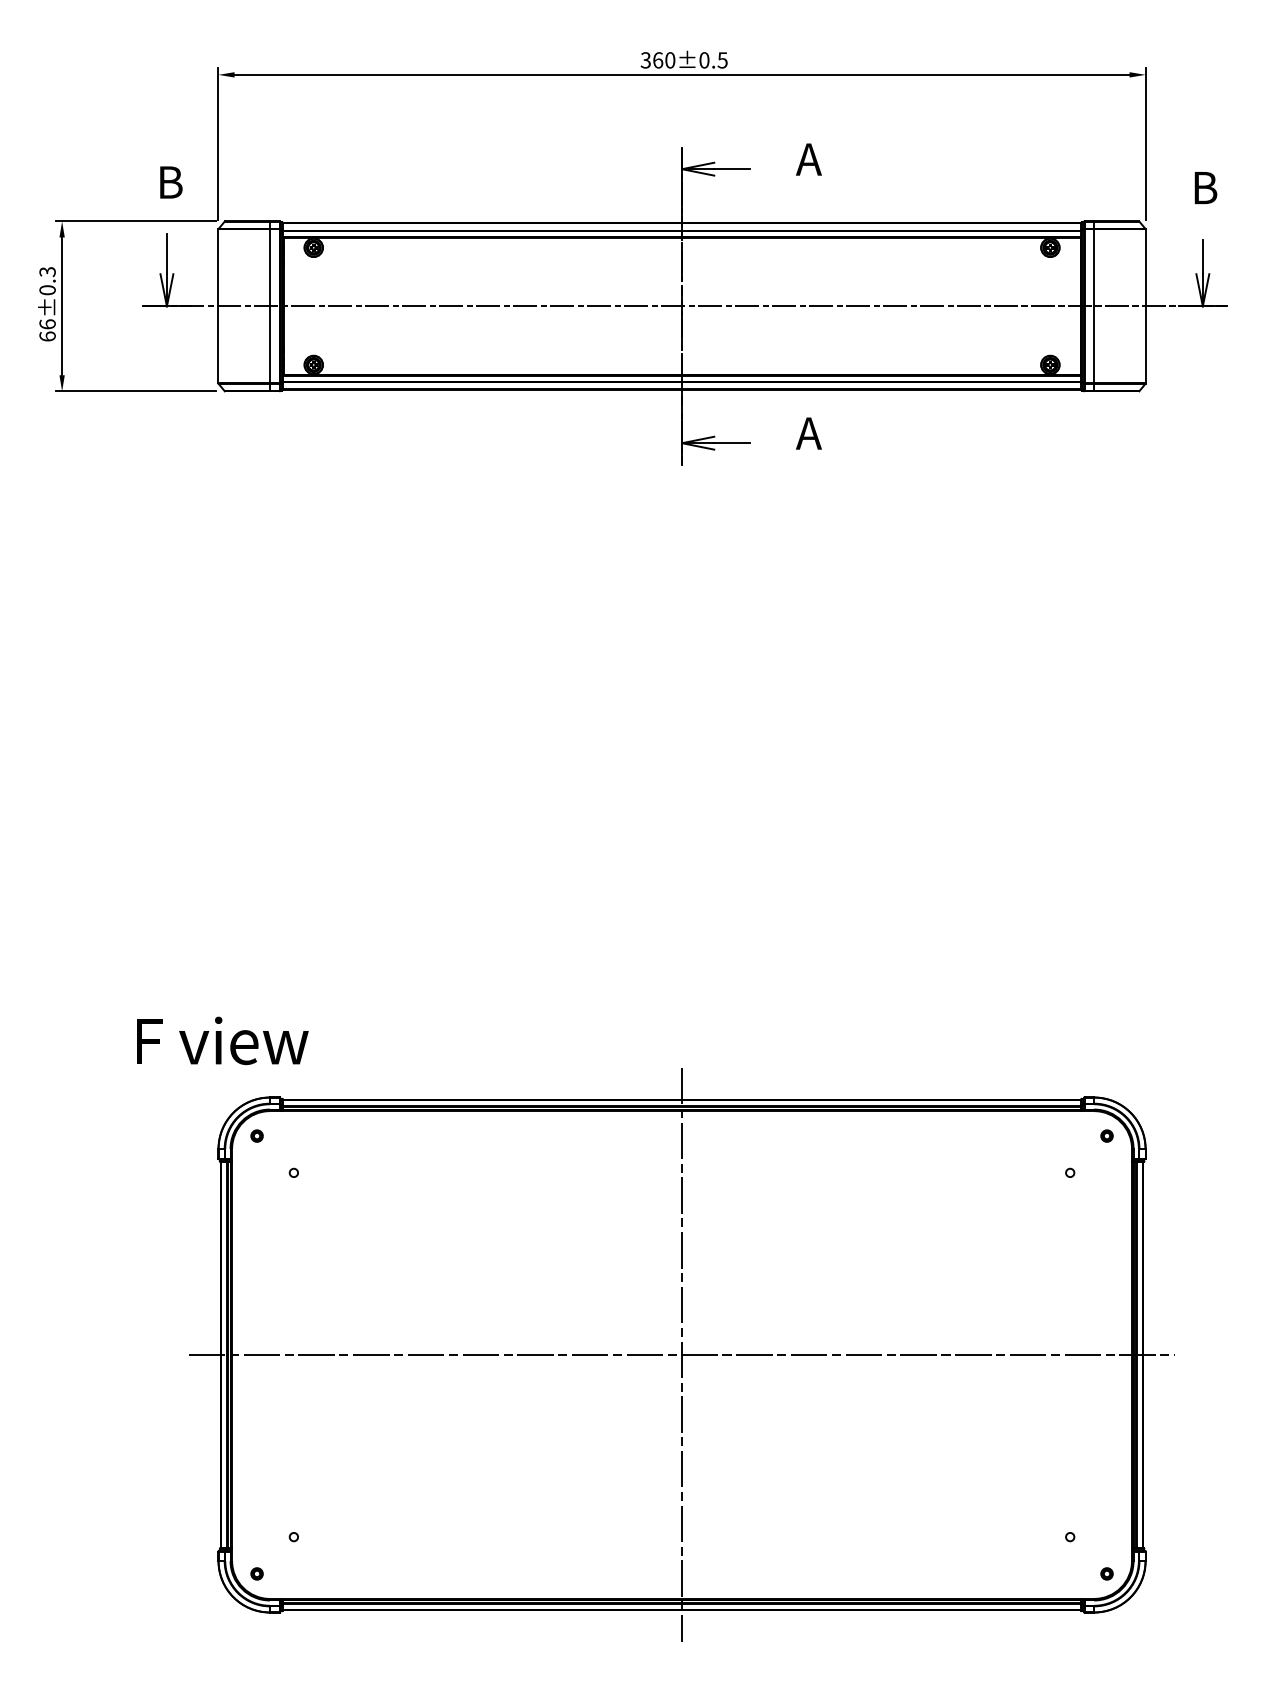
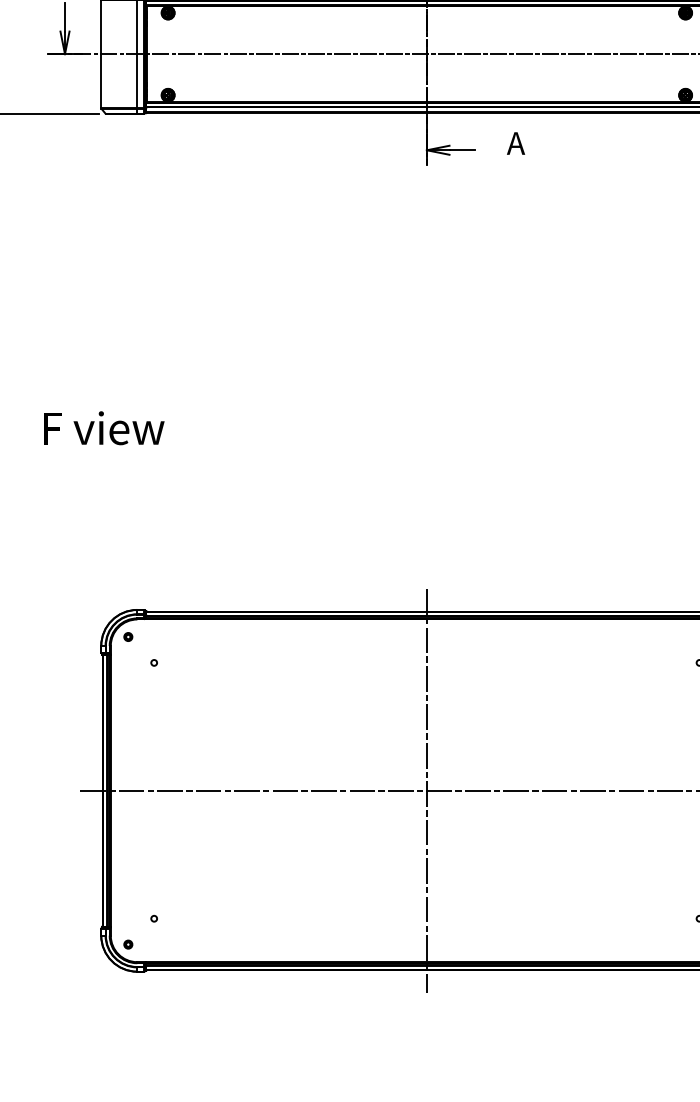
text: (222, 1040) -> (104, 427), moved

